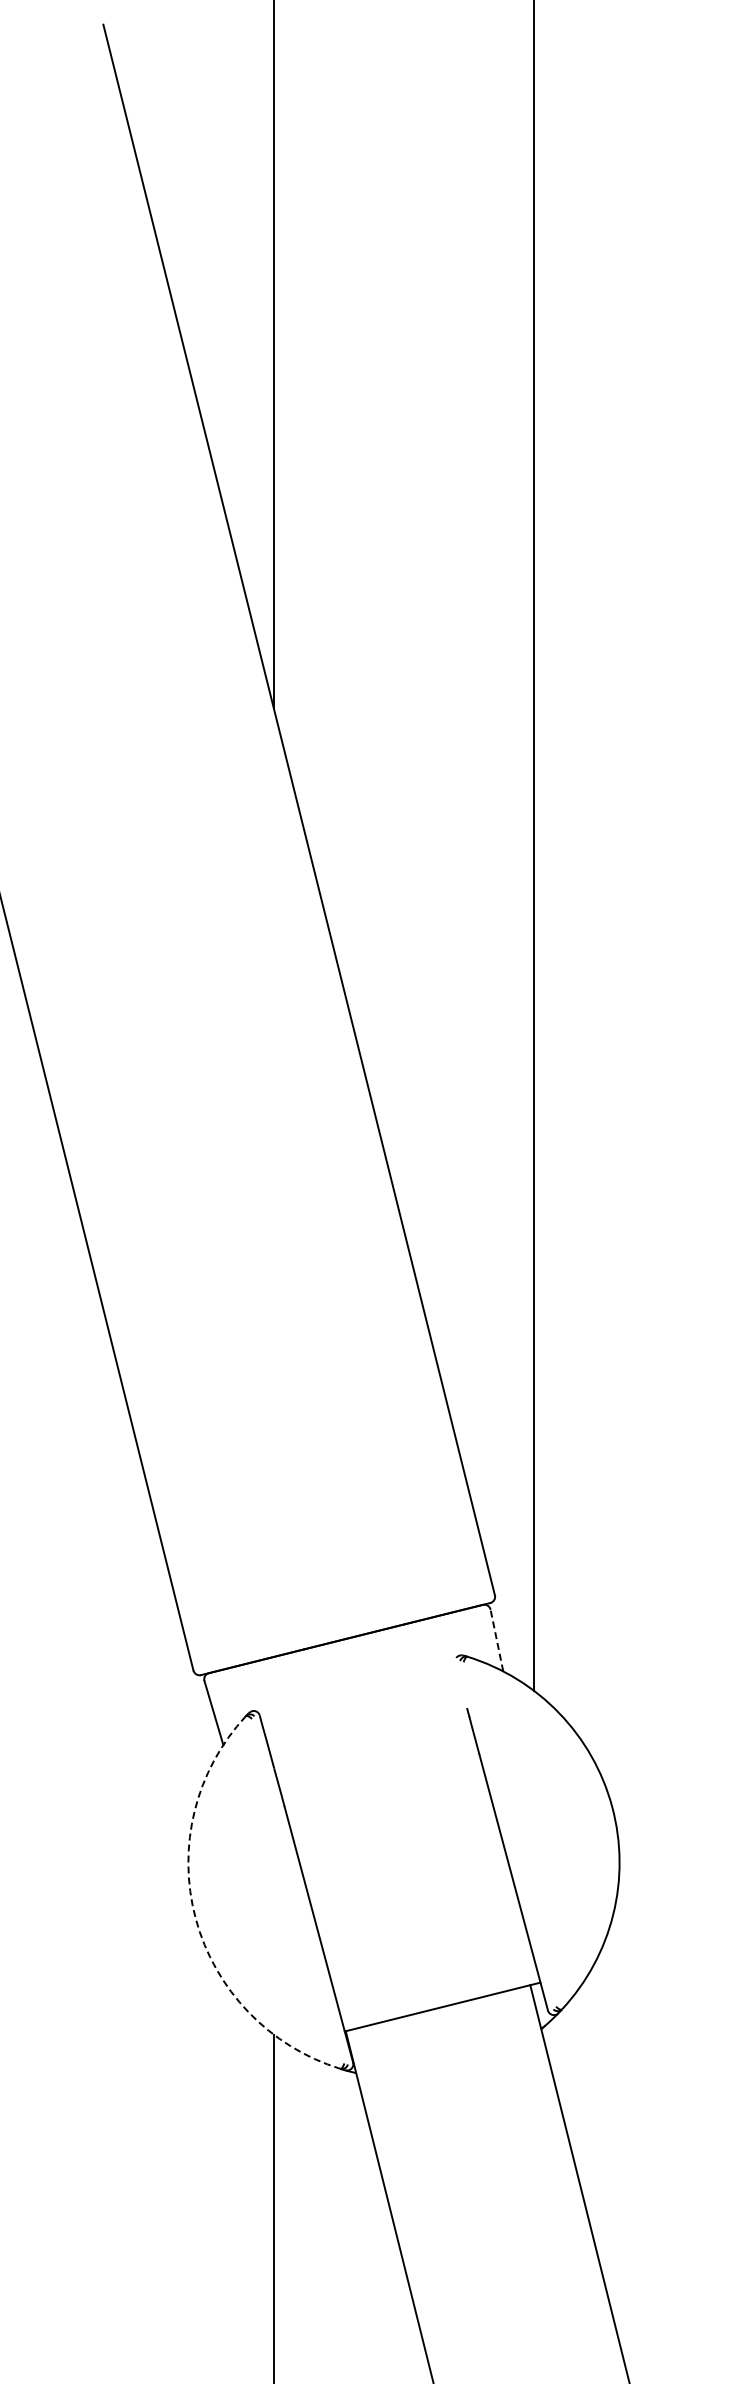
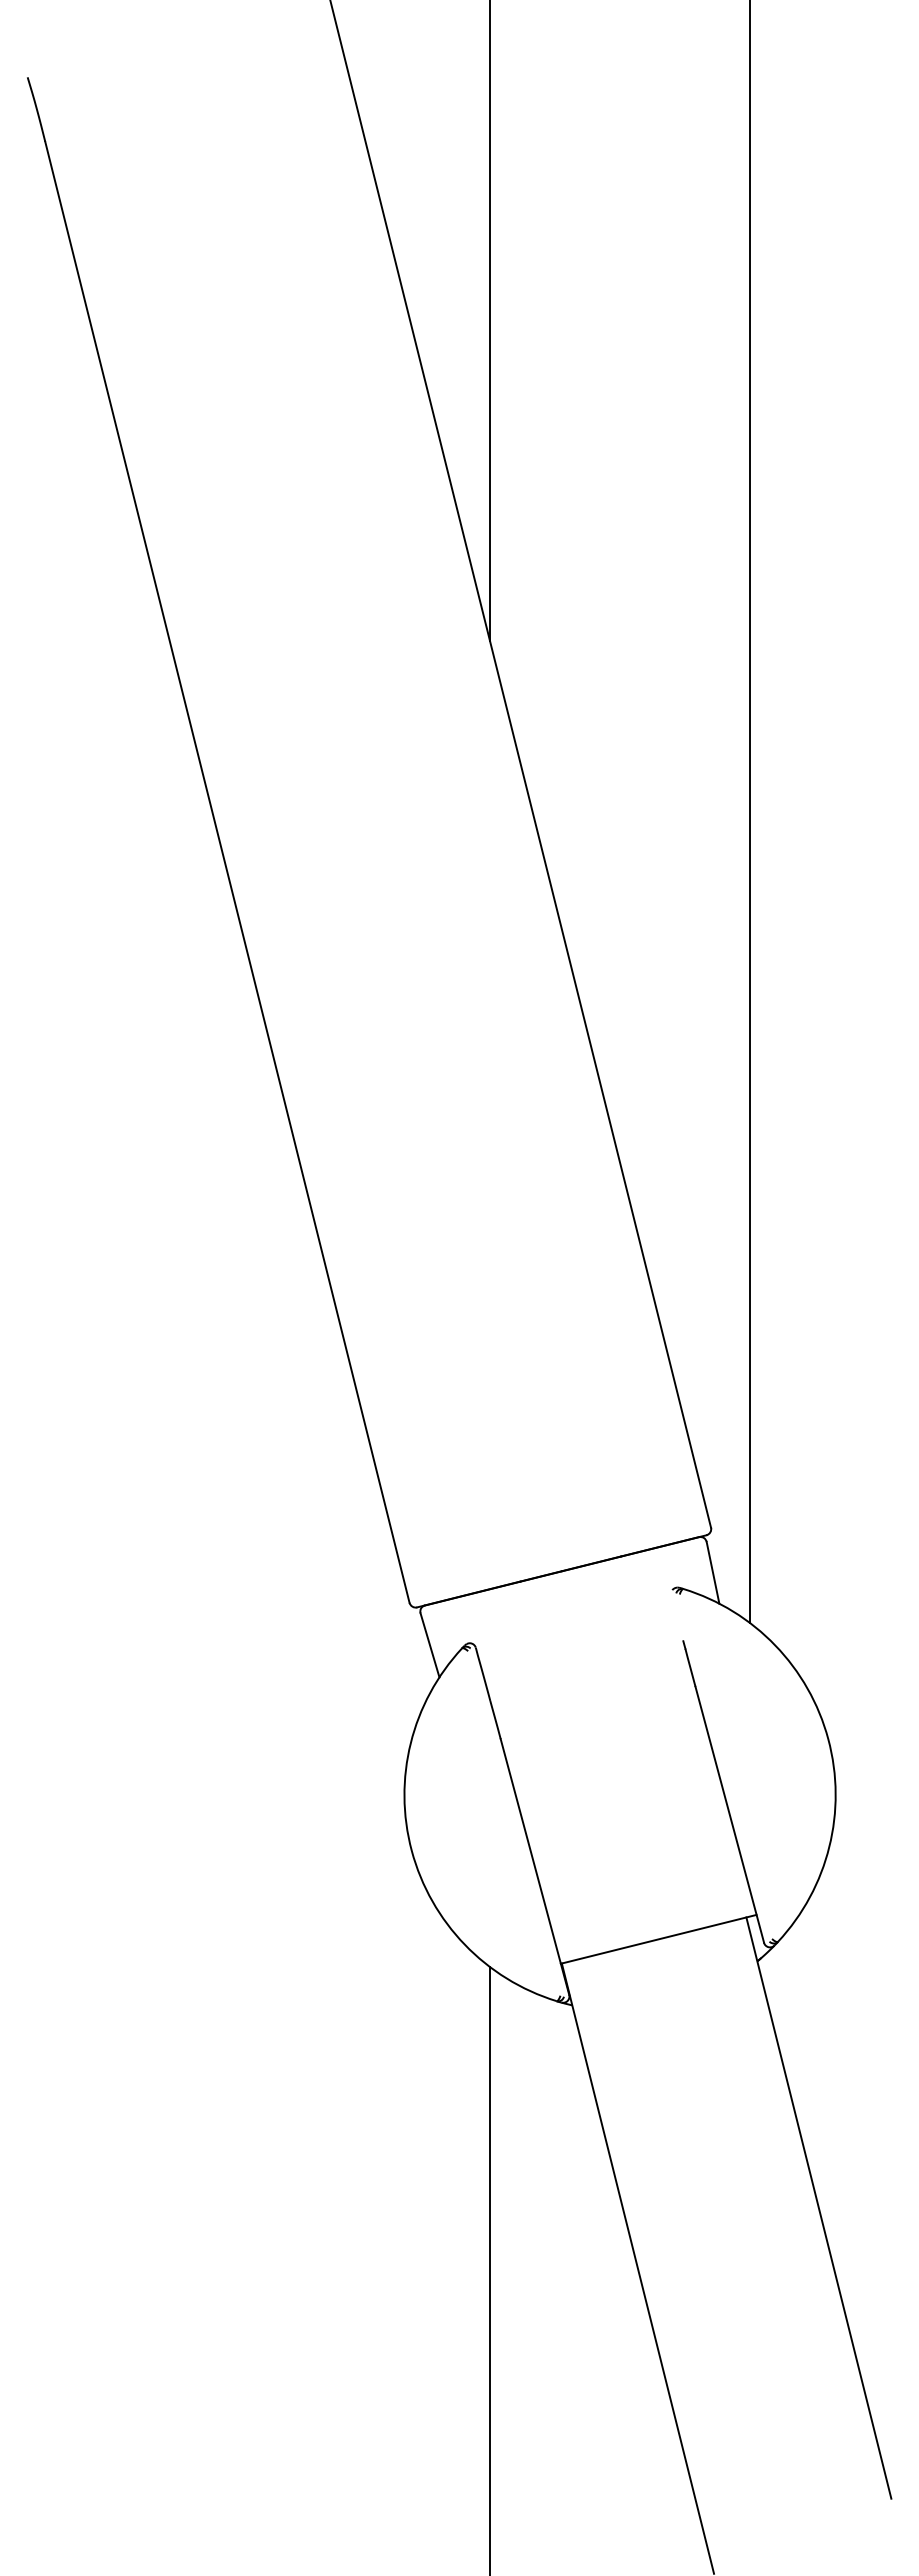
line: (496, 1640) -> (712, 1572), dashed -> solid
arc: (195, 1918) -> (411, 1850), dashed -> solid

